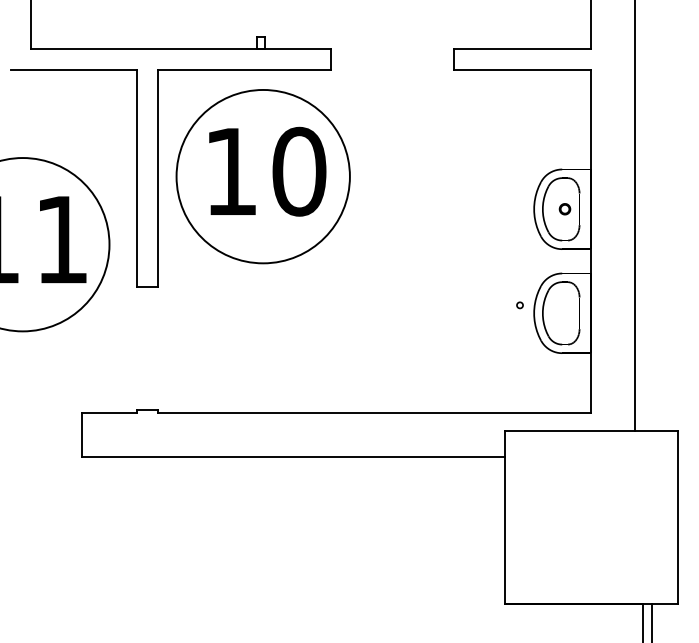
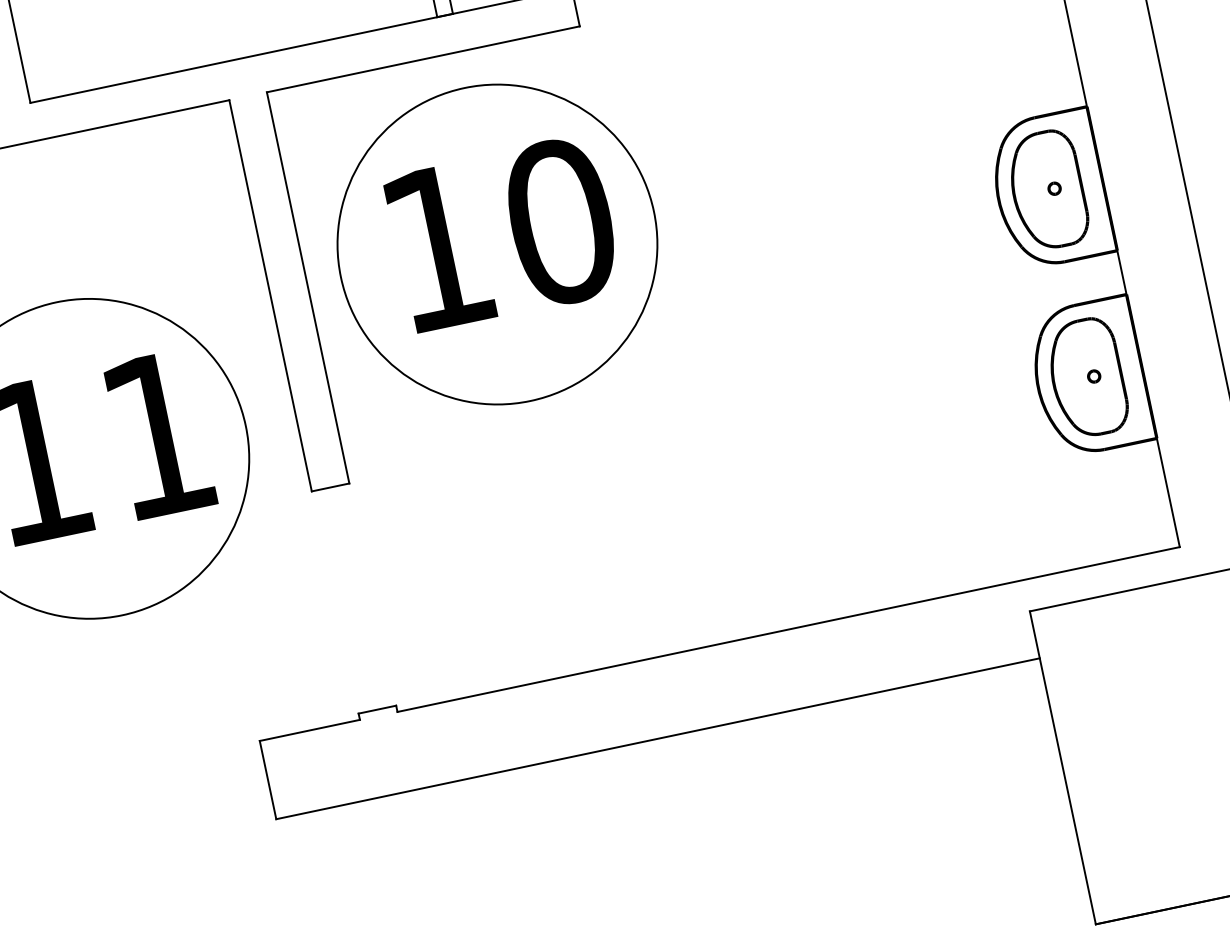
part: (564, 209) -> (1053, 189), size x0.62
part: (519, 305) -> (1093, 376), moved

